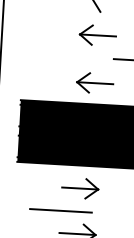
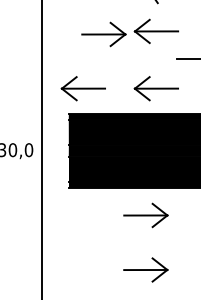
part: (53, 35) -> (103, 34), added
part: (33, 79) -> (82, 88), added
line: (61, 210) -> (124, 243), removed

